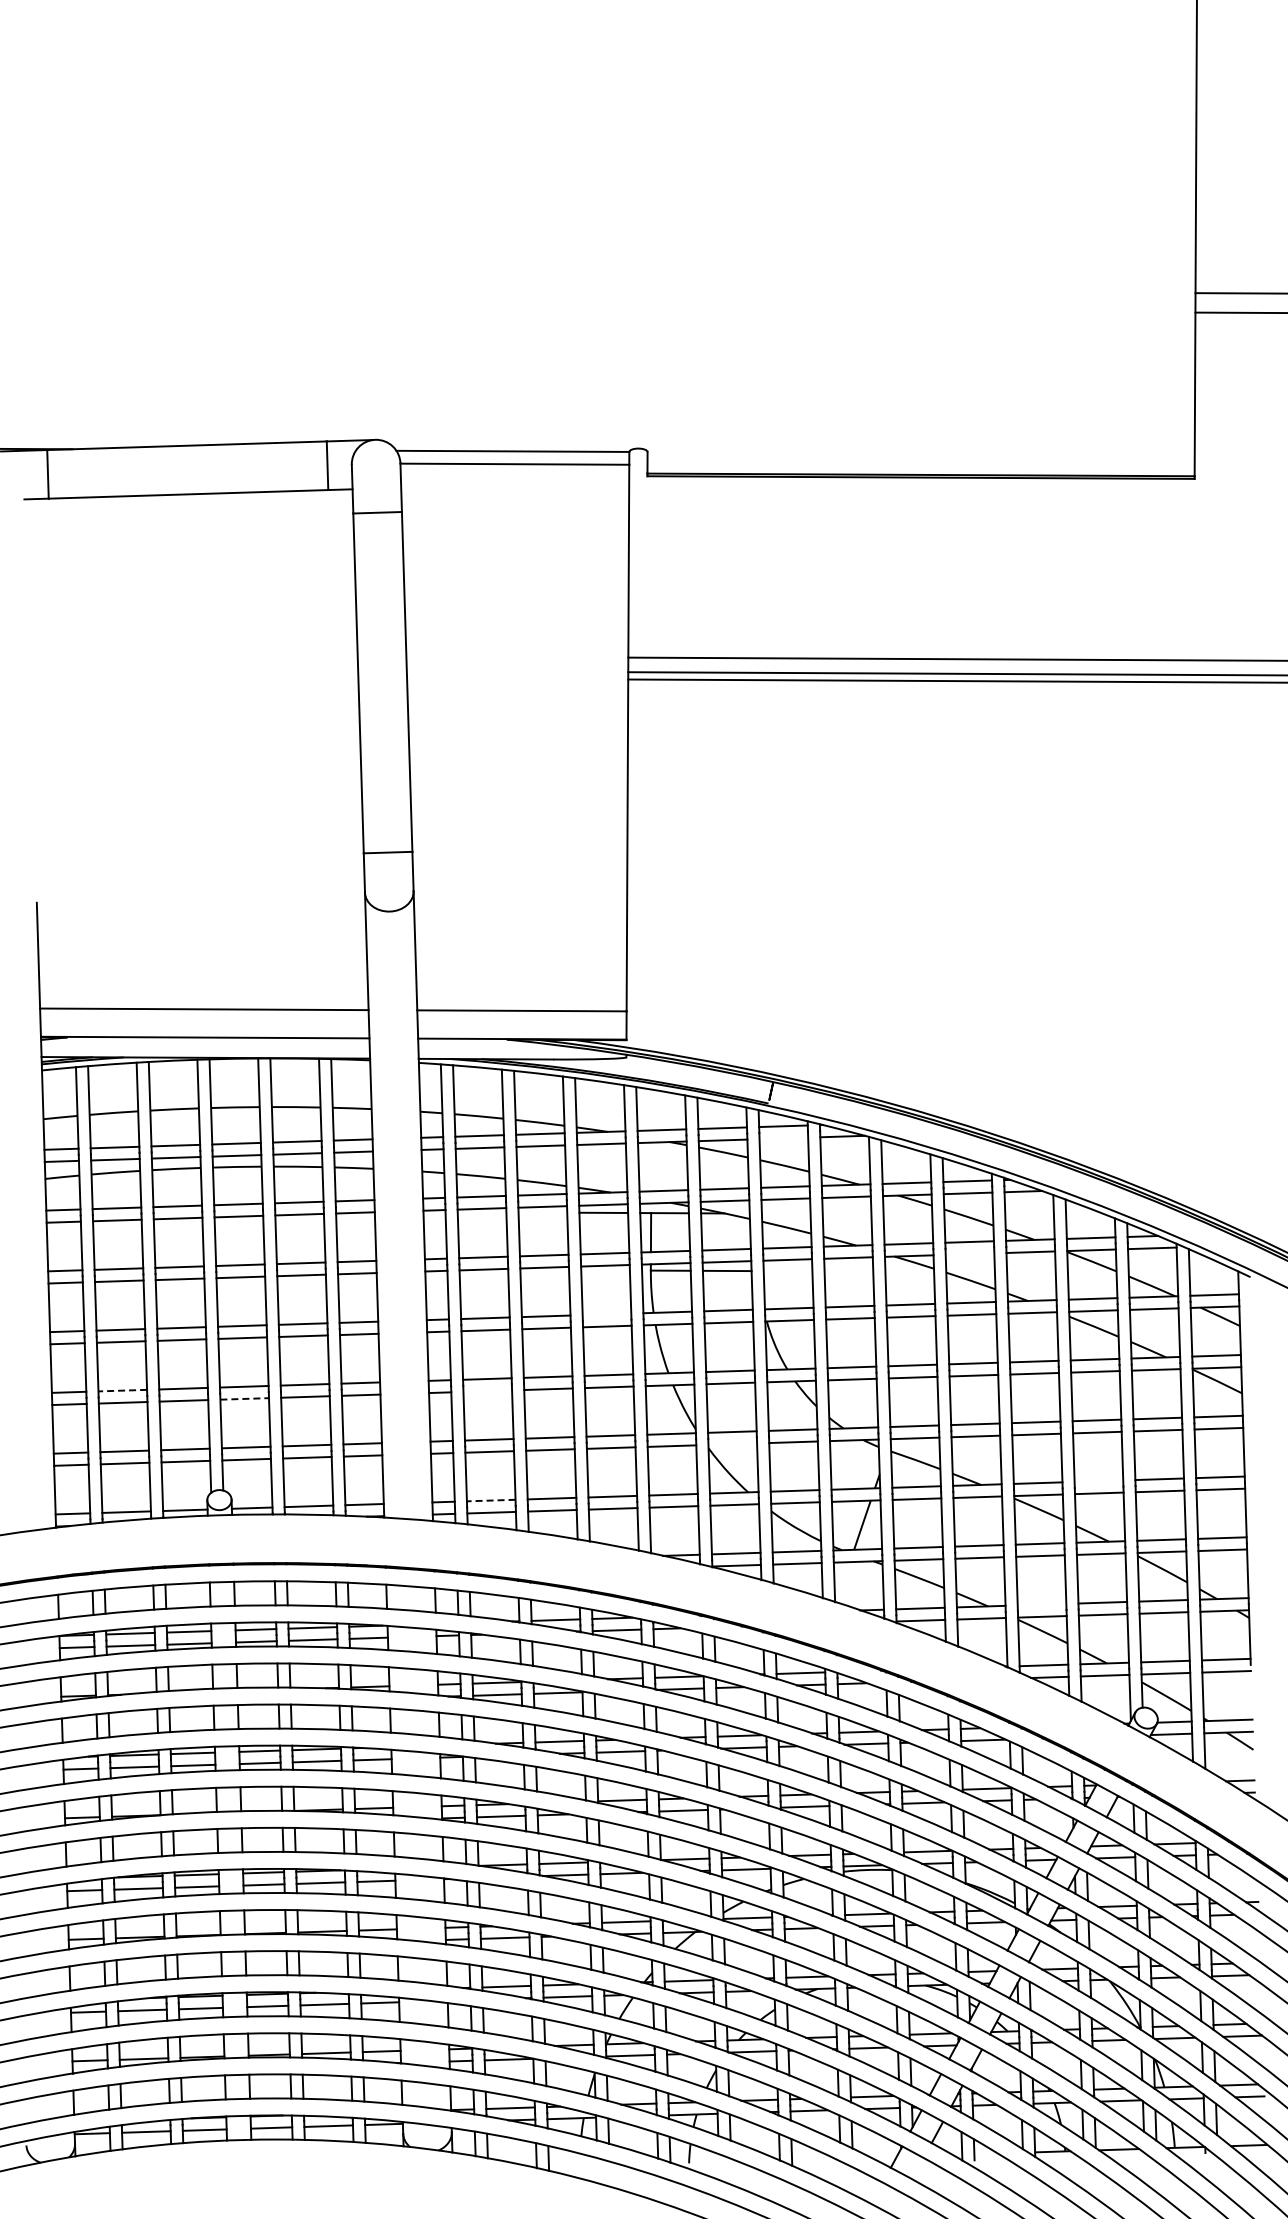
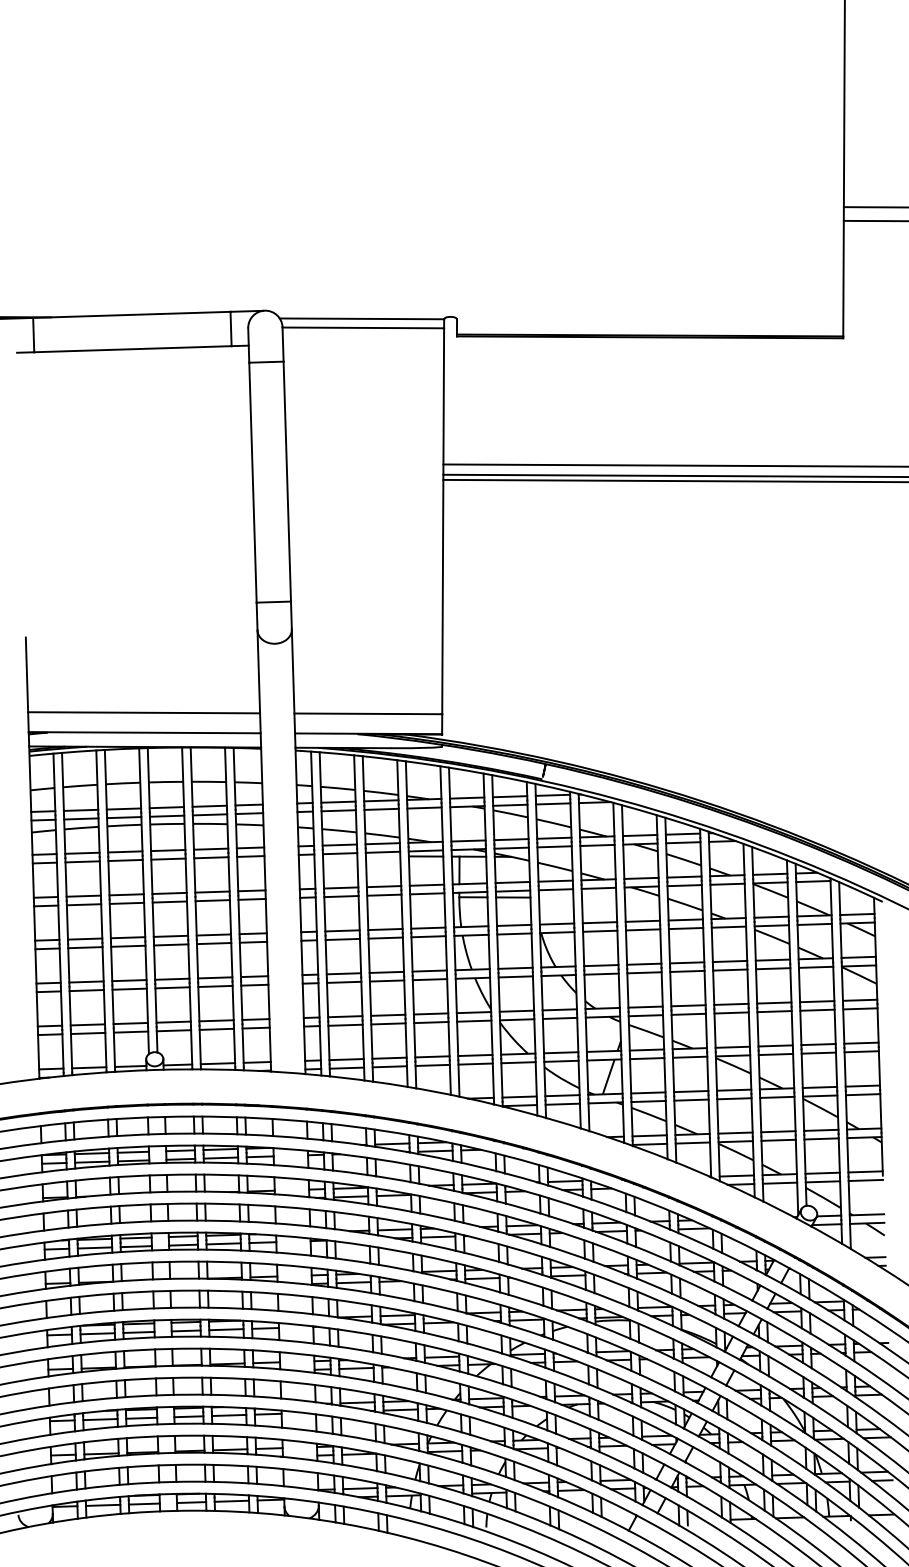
line: (783, 1138) -> (552, 803), added
line: (969, 1253) -> (684, 885), added
line: (606, 1314) -> (428, 928), added
line: (122, 1390) -> (86, 981), dashed -> solid
line: (487, 1390) -> (344, 981), added
line: (245, 1398) -> (173, 987), dashed -> solid
line: (732, 1443) -> (516, 1019), added
line: (1098, 1480) -> (775, 1045), added
line: (490, 1500) -> (346, 1059), dashed -> solid
line: (1041, 1604) -> (735, 1132), added

